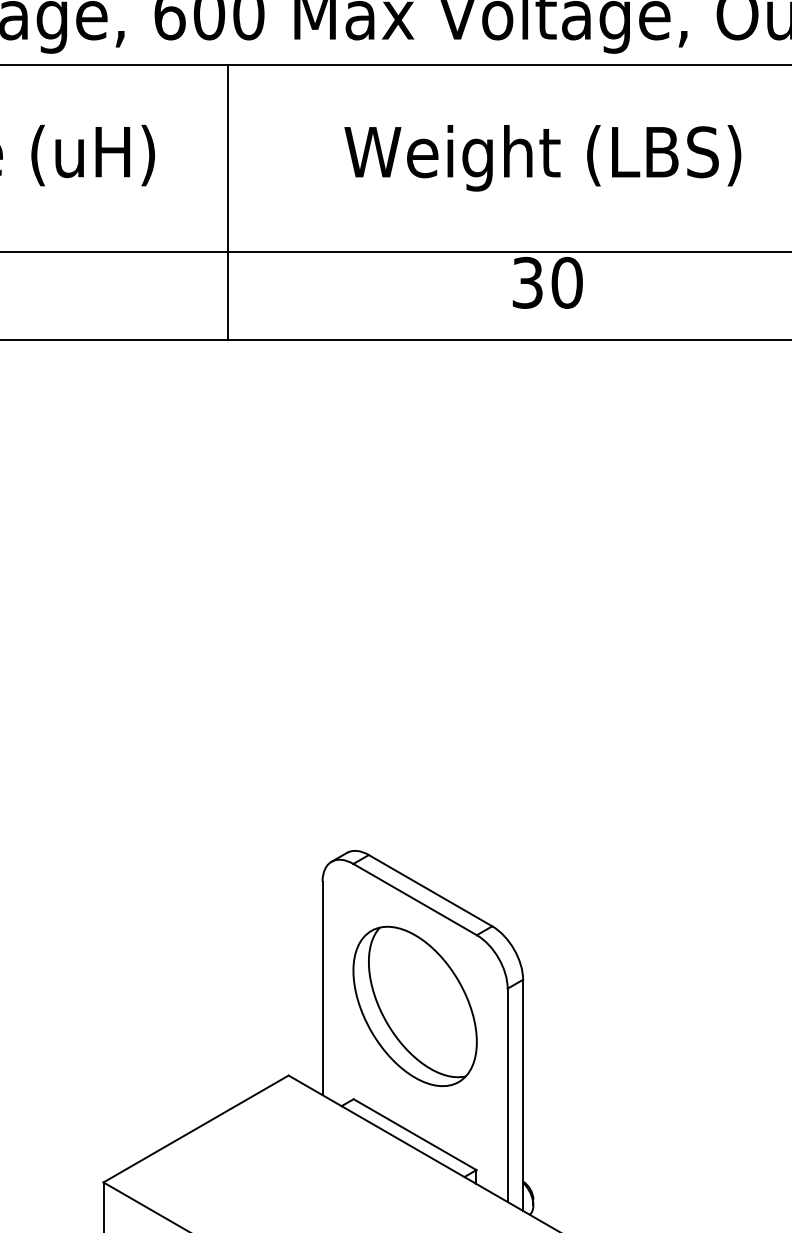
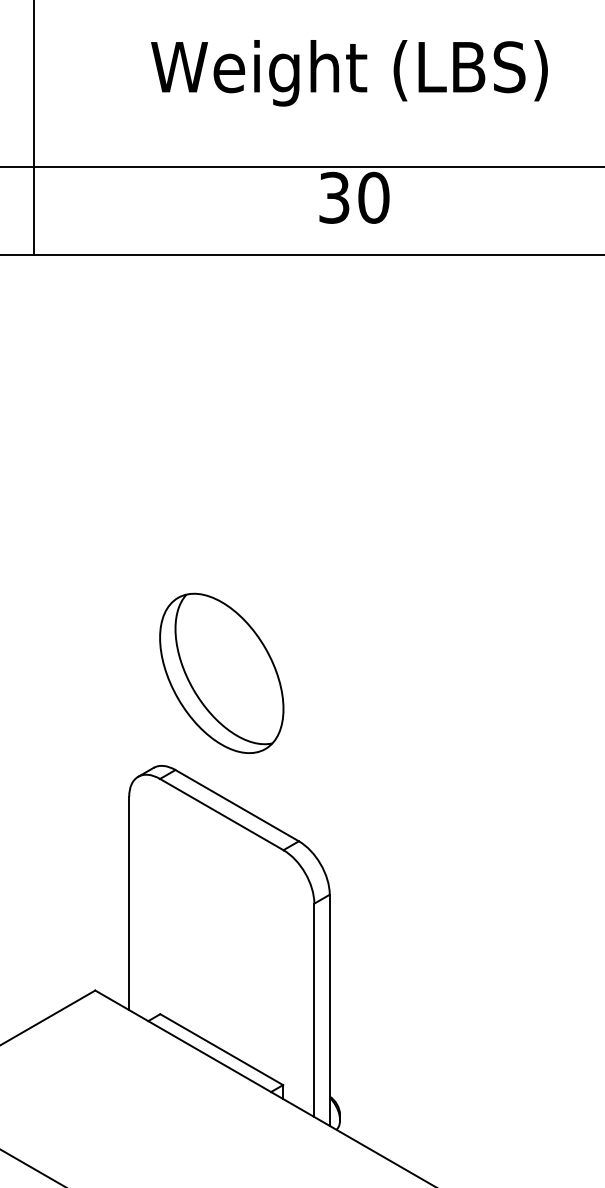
part: (414, 1005) -> (221, 672), moved

